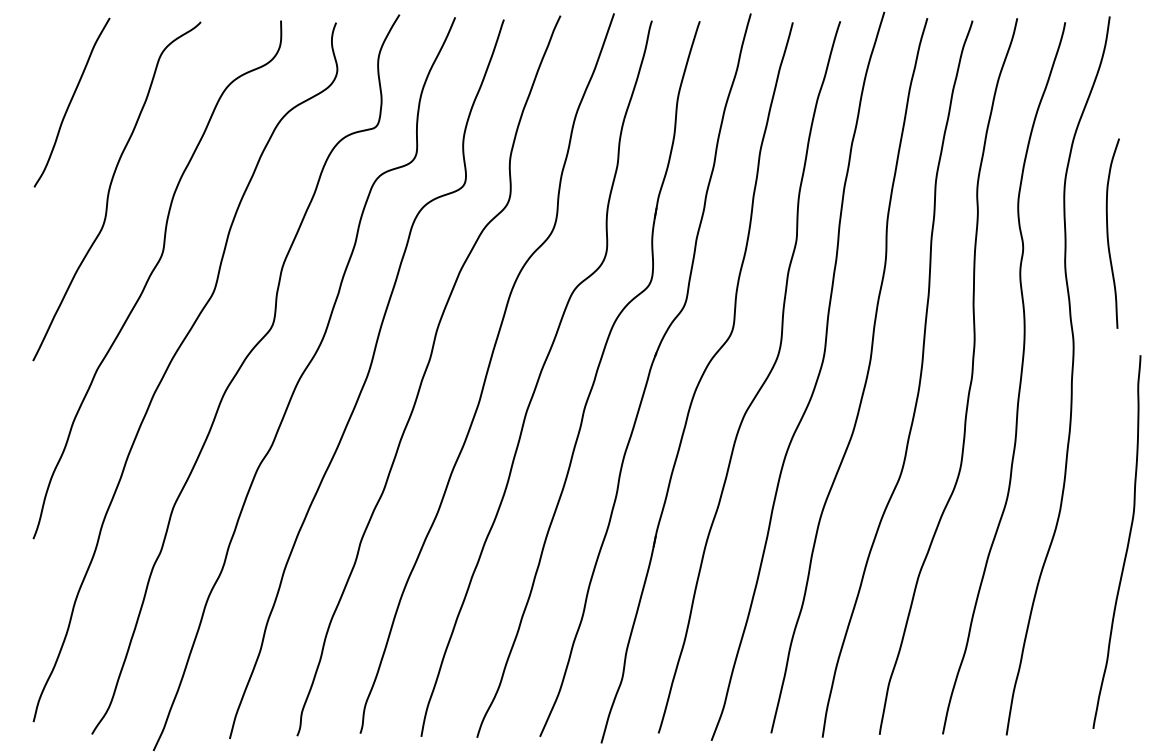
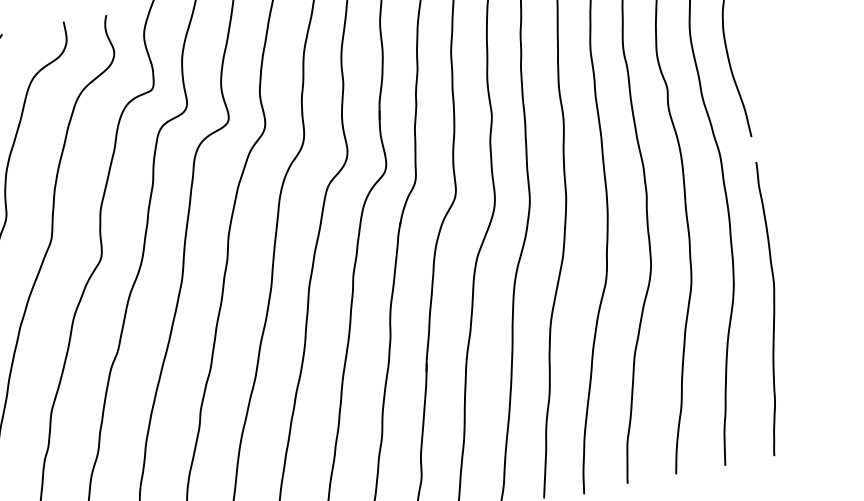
curve: (1127, 541) -> (773, 307), moved

